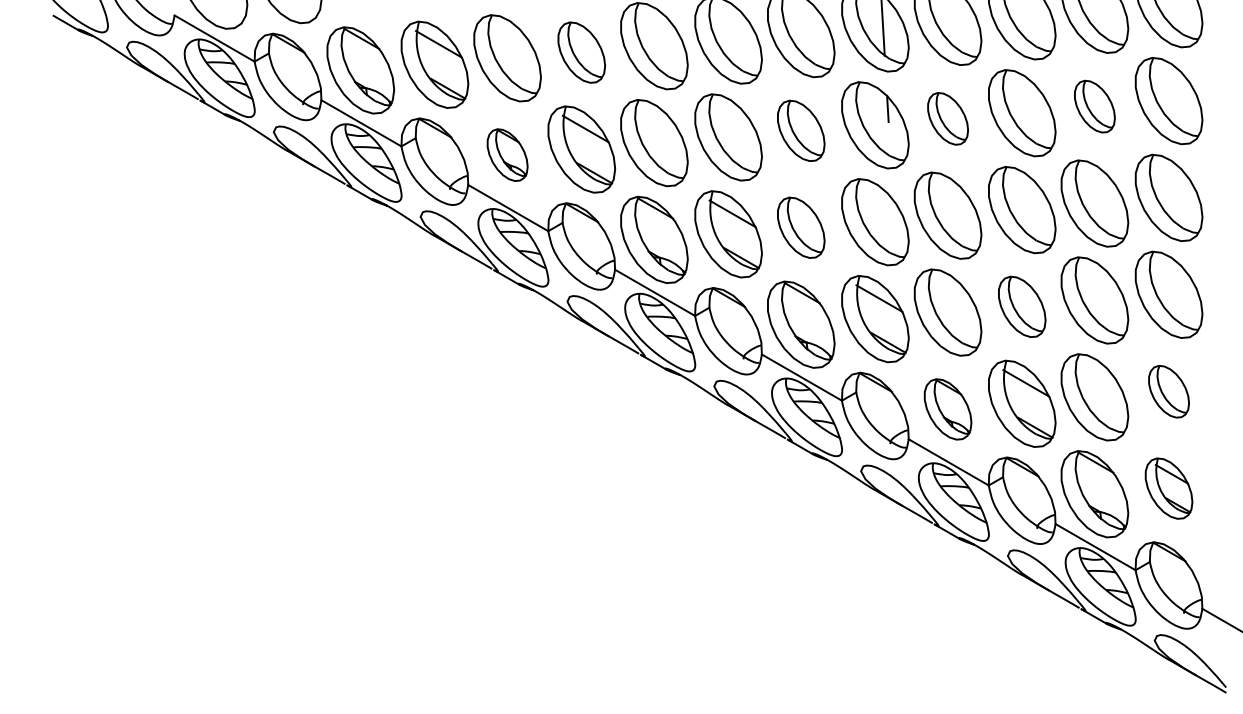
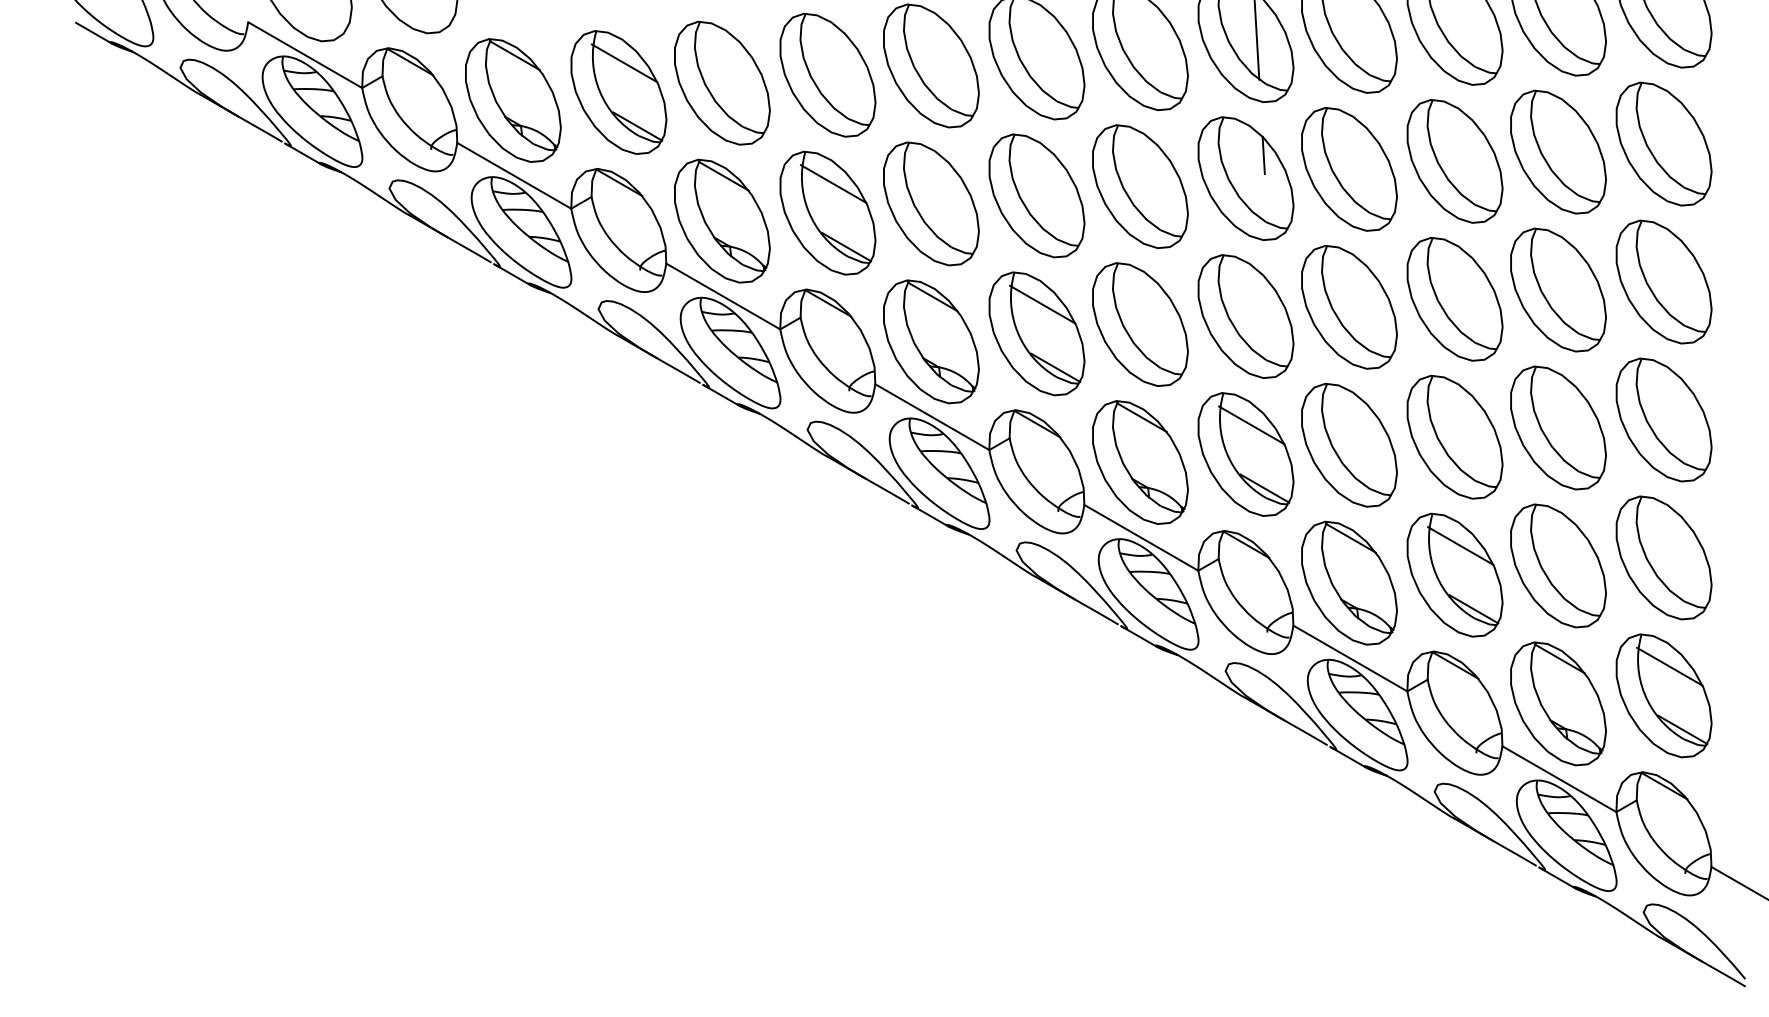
part: (581, 52) -> (827, 74), size x1.43
part: (1094, 106) -> (1558, 151), size x1.67
part: (948, 118) -> (1349, 169), size x1.67
part: (801, 130) -> (1140, 186), size x1.43
part: (507, 154) -> (722, 220), size x1.67
part: (801, 227) -> (1140, 324), size x1.43
part: (1021, 306) -> (1454, 436), size x1.43
part: (1168, 391) -> (1663, 557), size x1.67
part: (948, 408) -> (1349, 582), size x1.43
part: (1168, 488) -> (1663, 695), size x1.43

